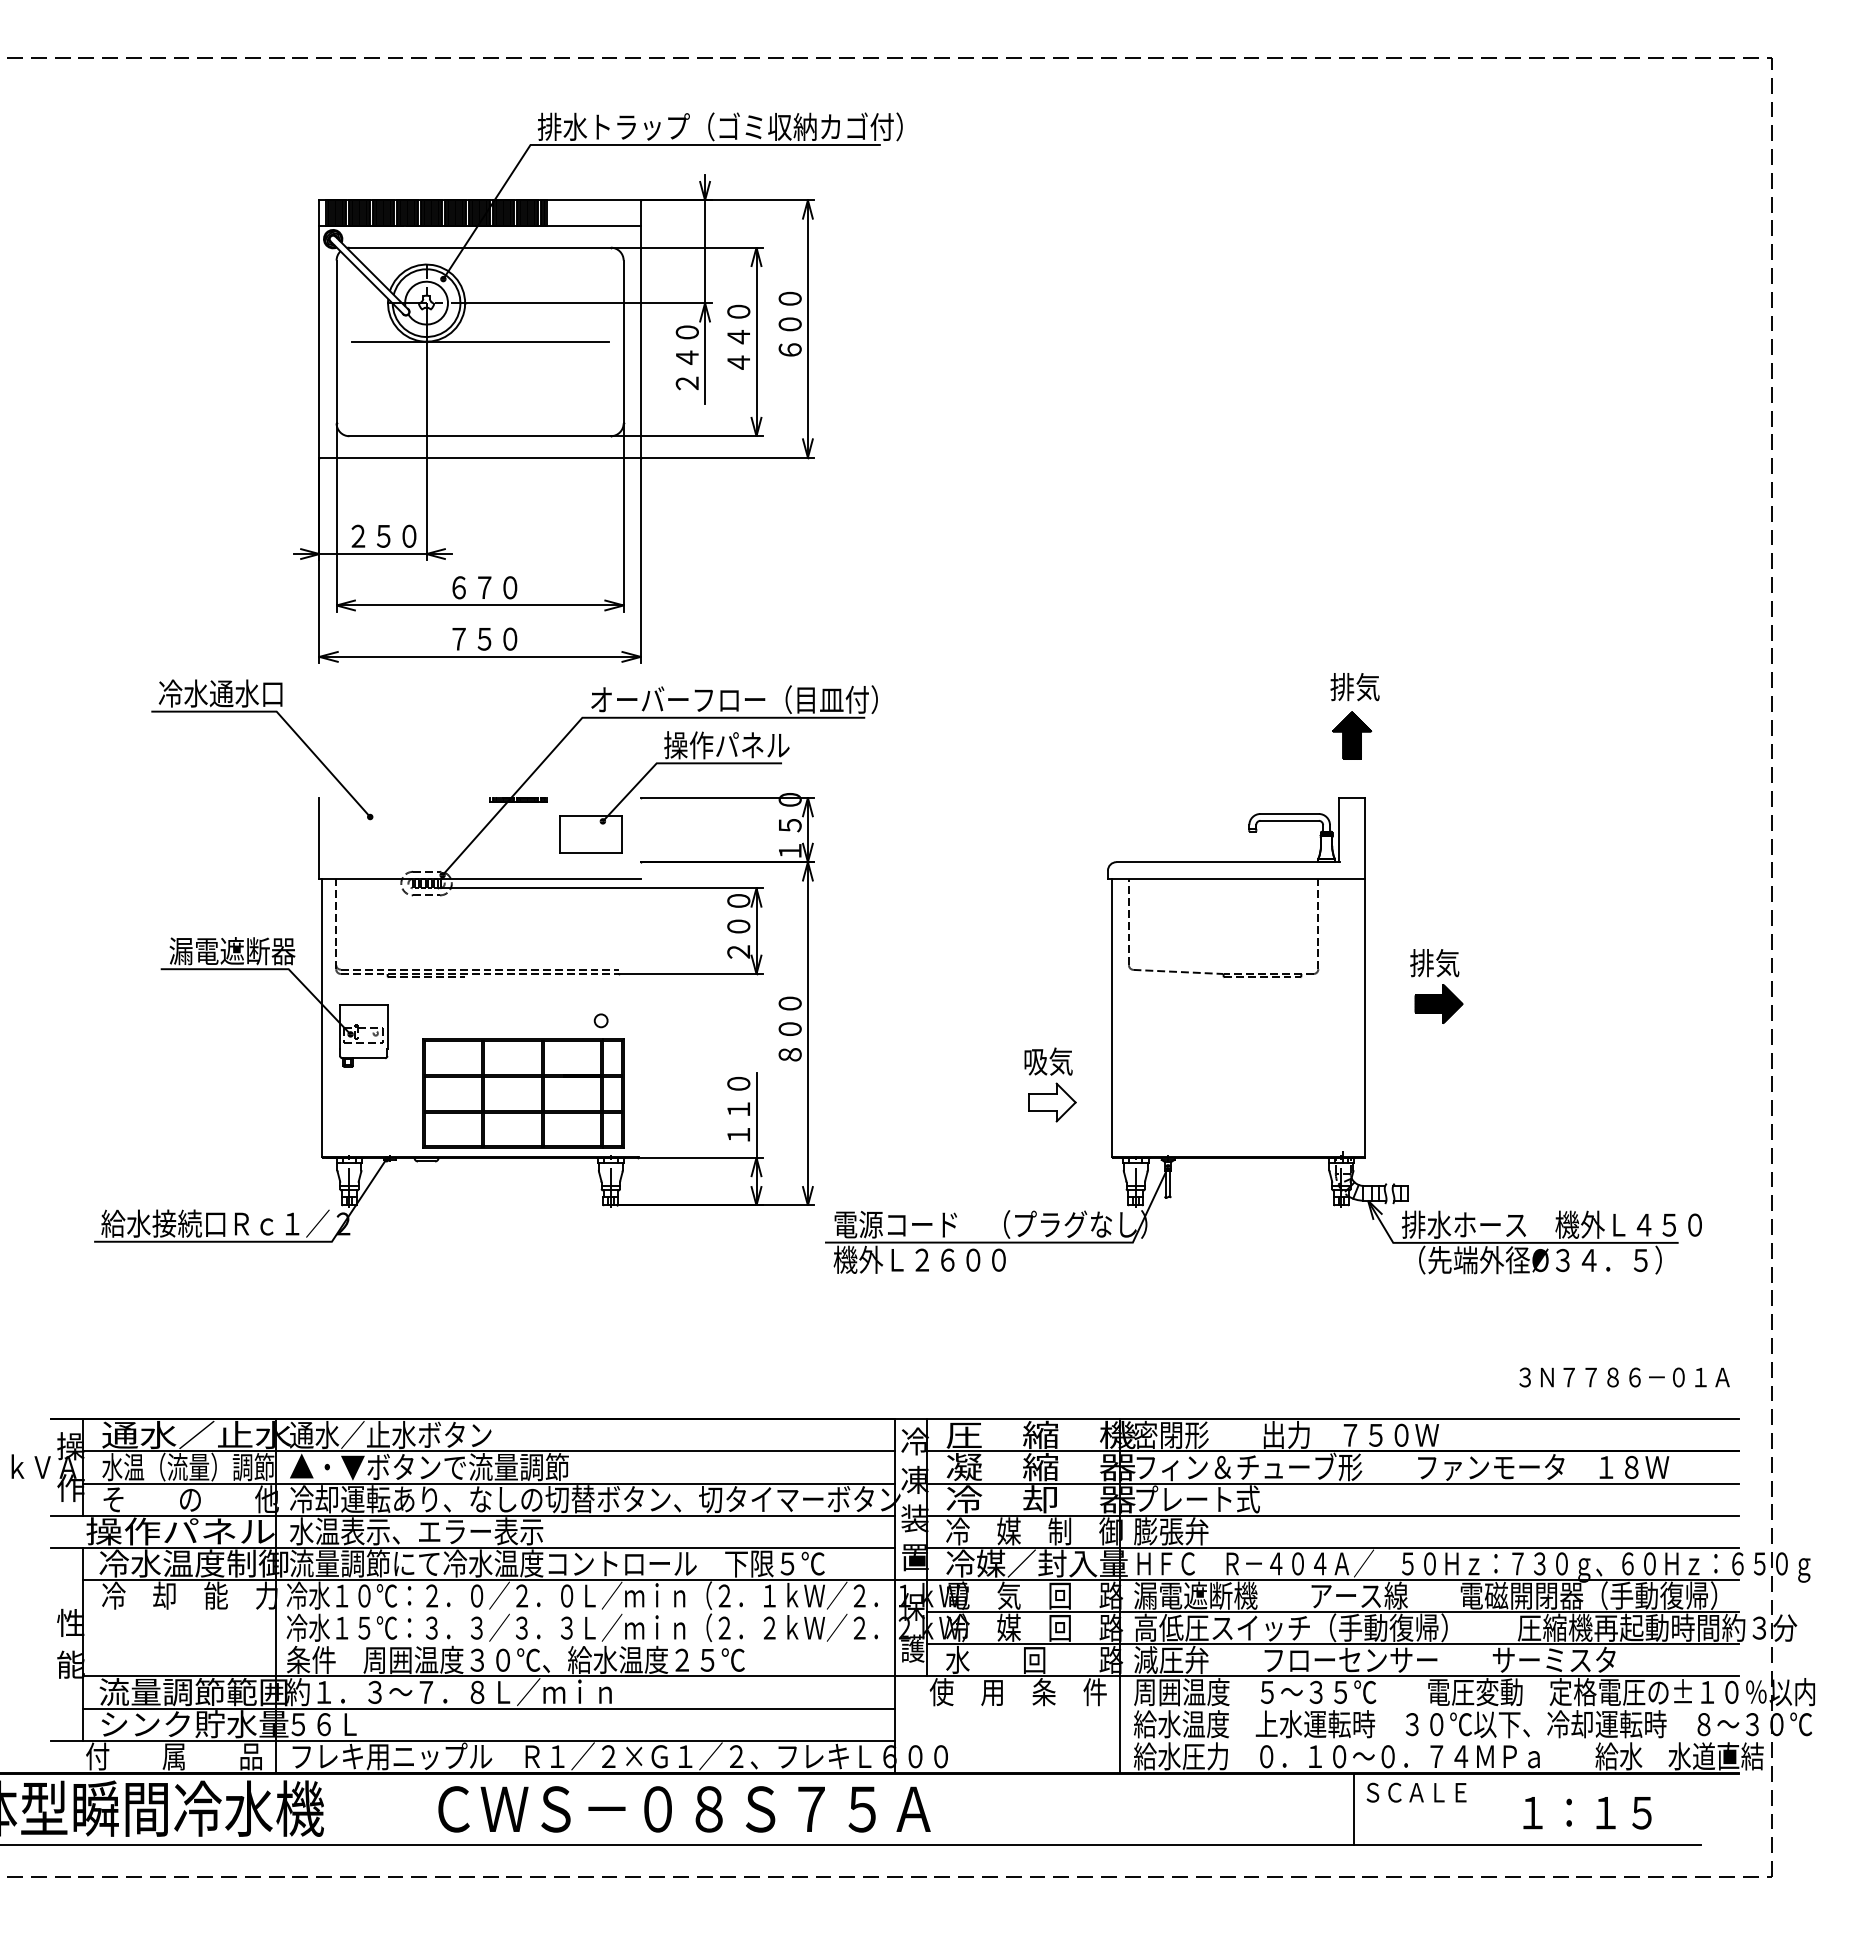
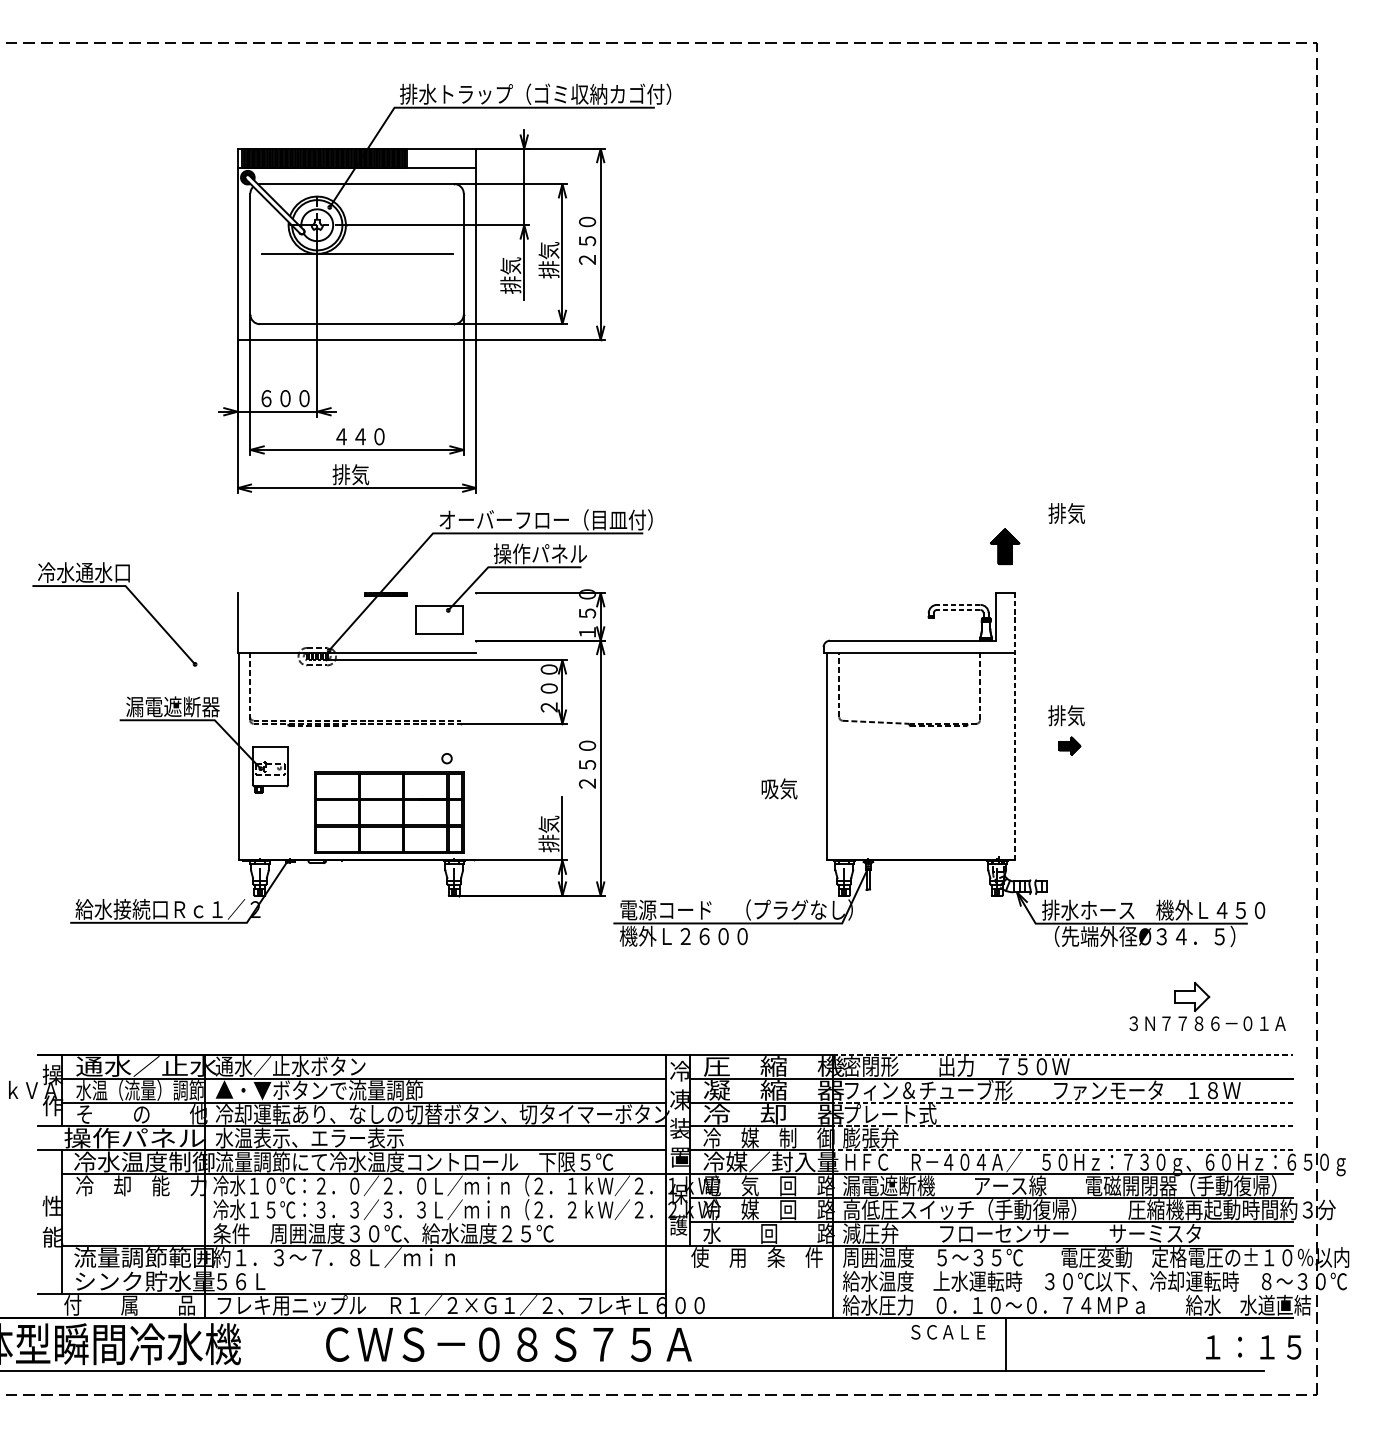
text: (789, 336) -> (586, 250), ６００ -> ２５０
text: (738, 339) -> (549, 252), ４４０ -> 排気
text: (686, 360) -> (510, 267), ２４０ -> 排気
text: (370, 535) -> (275, 397), ２５０ -> ６００
text: (472, 587) -> (351, 436), ６７０ -> ４４０
text: (482, 638) -> (358, 474), ７５０ -> 排気
text: (1354, 687) -> (1066, 513), moved
part: (286, 724) -> (132, 595), moved
line: (1289, 813) -> (958, 604), solid -> dashed
line: (1289, 820) -> (958, 609), solid -> dashed
line: (1365, 977) -> (1015, 726), solid -> dashed
part: (1438, 1003) -> (1069, 745), size x0.6
text: (789, 1041) -> (586, 773), ８００ -> ２５０
part: (1052, 1102) -> (1191, 996), moved
text: (738, 1111) -> (549, 826), １１０ -> 排気
line: (1429, 1419) -> (1062, 1054), solid -> dashed
line: (1429, 1483) -> (1062, 1102), solid -> dashed
line: (1429, 1515) -> (1062, 1126), solid -> dashed
line: (1429, 1547) -> (1062, 1150), solid -> dashed
line: (489, 1708) -> (364, 1269), removed
text: (1416, 1792) -> (948, 1332), moved
text: (1587, 1813) -> (1253, 1347), moved

